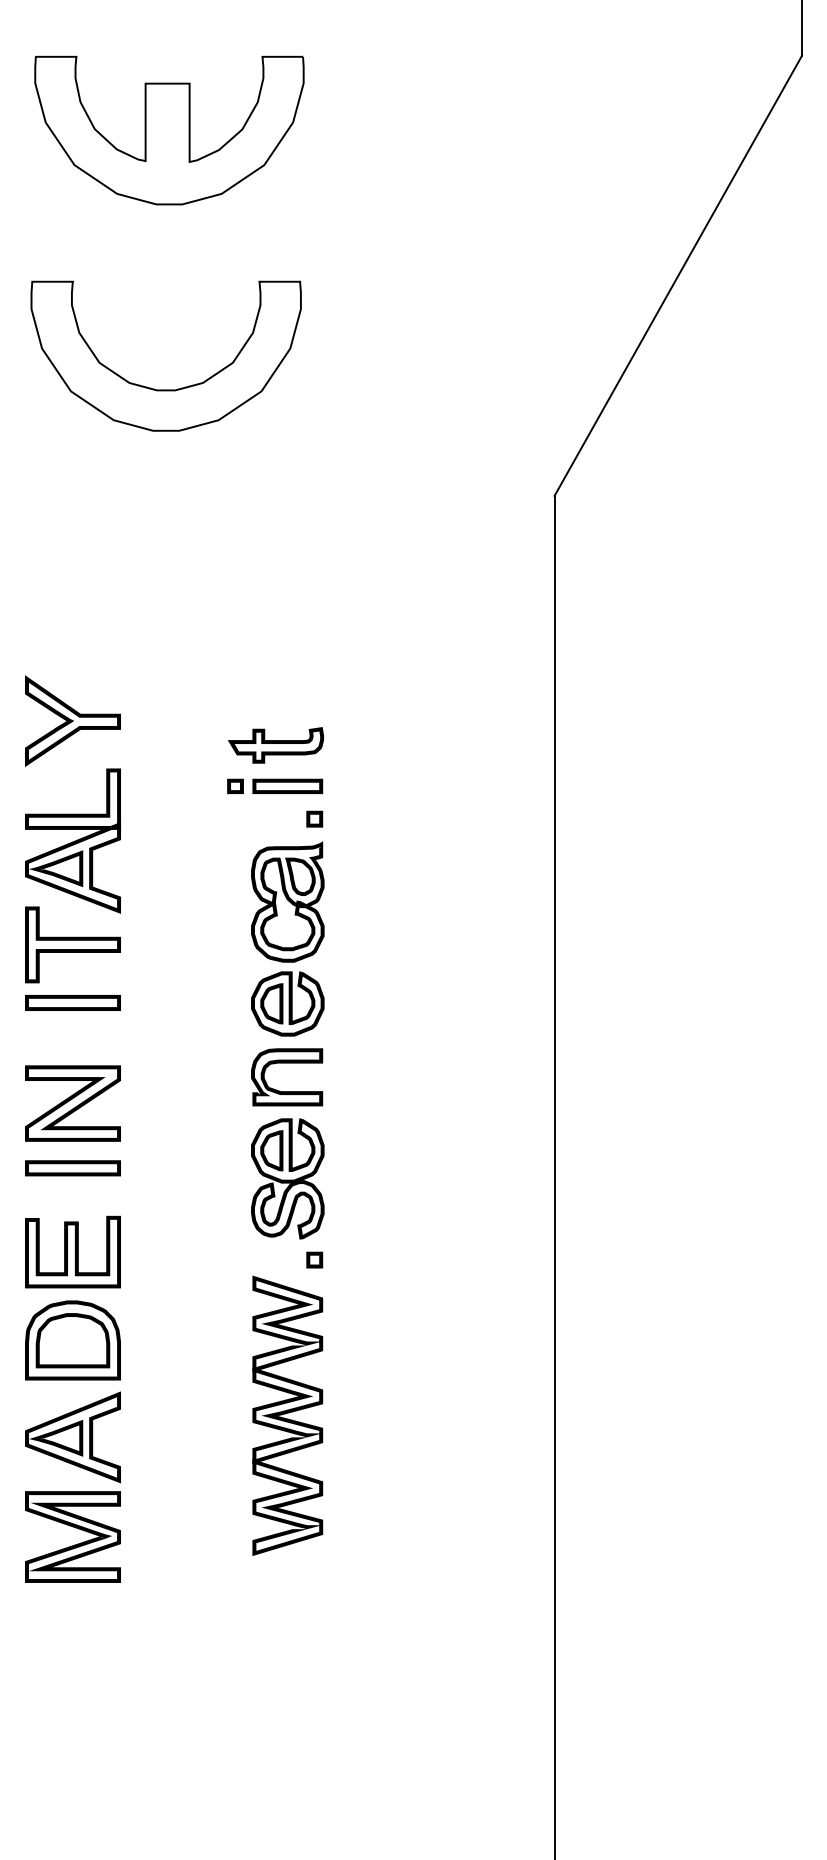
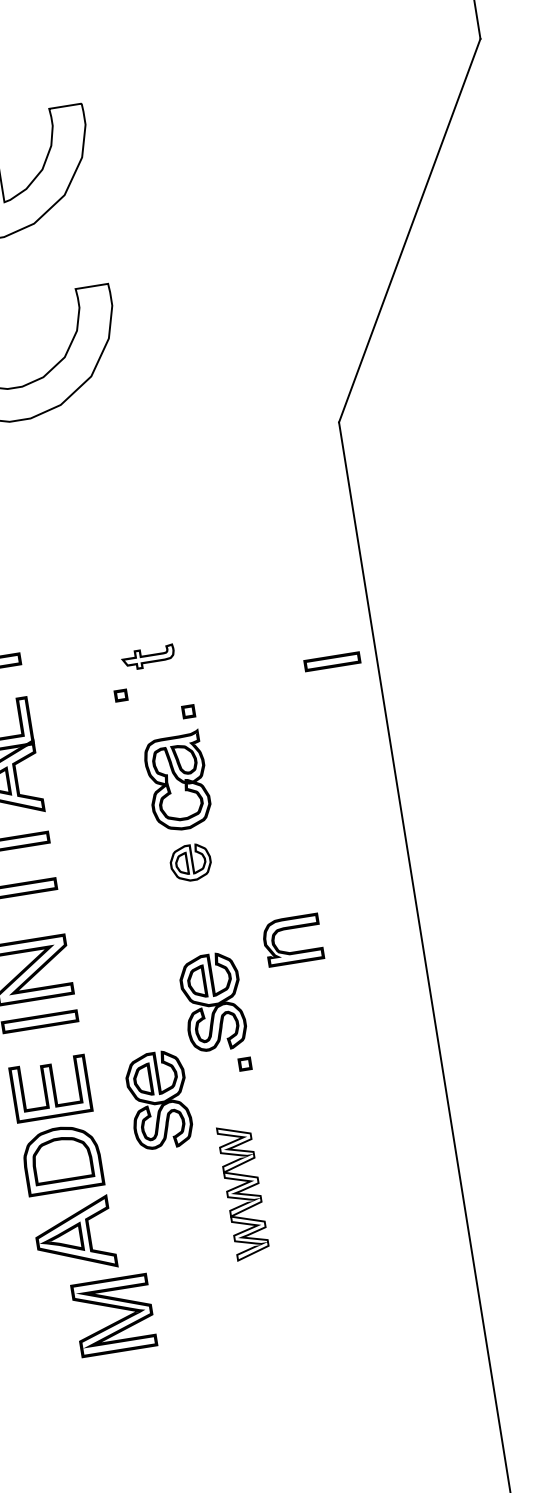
part: (275, 745) -> (147, 657), size x0.7
part: (287, 785) -> (332, 661), moved
part: (287, 1003) -> (190, 862), size x0.7
part: (287, 1063) -> (291, 929), moved
part: (202, 1287) -> (158, 1100), added
part: (287, 1415) -> (243, 1191), size x0.6
part: (74, 1544) -> (116, 1321), moved

